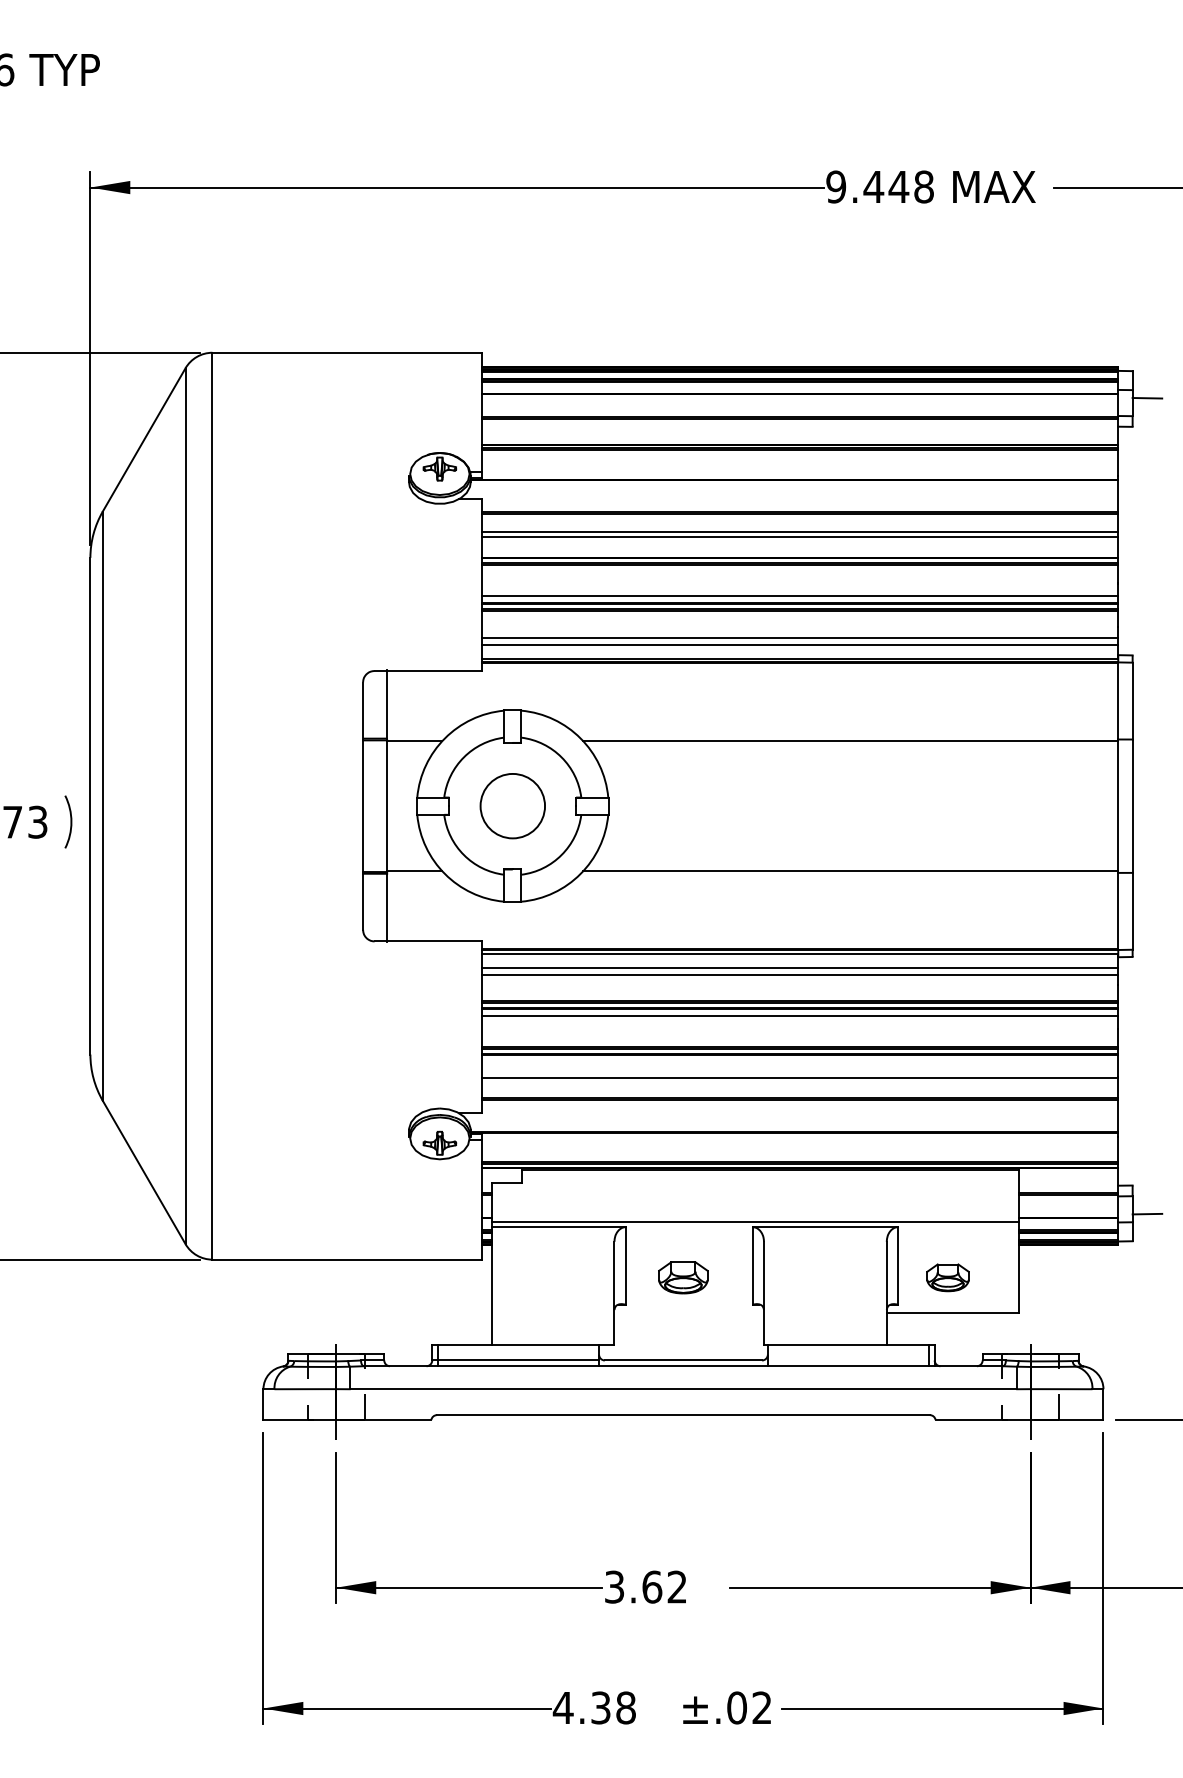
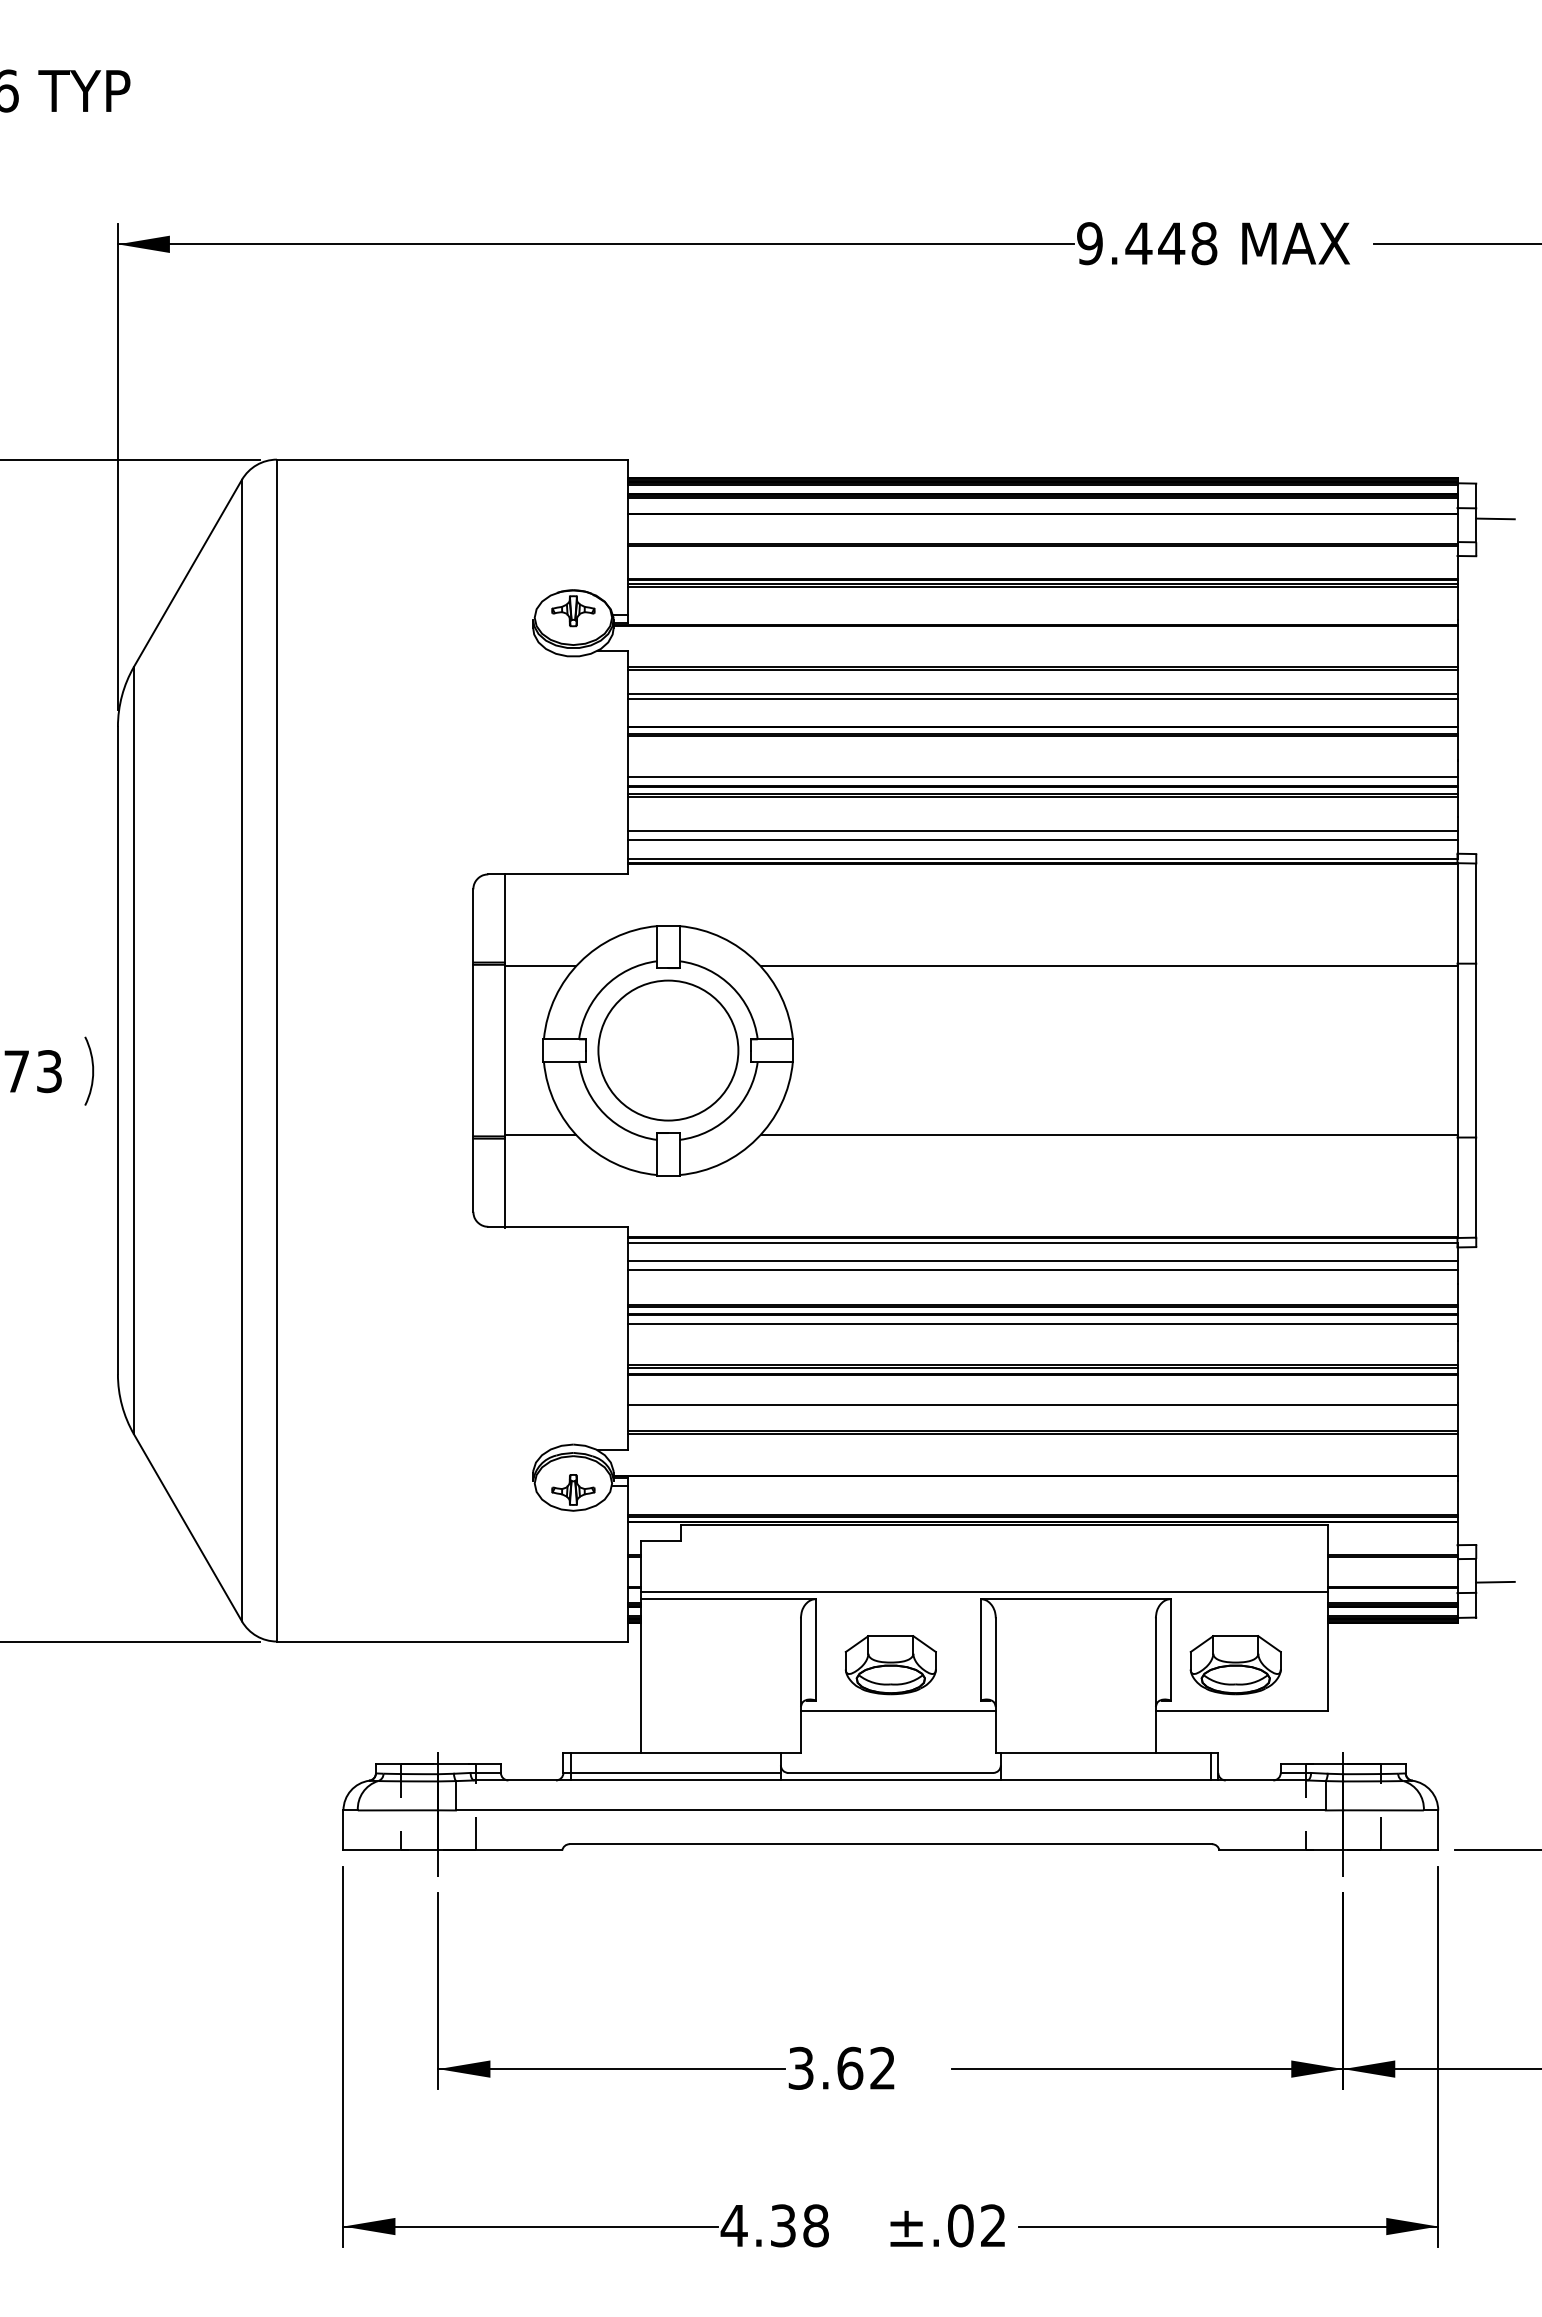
circle: (512, 806) -> (668, 1050), size x1.67
part: (683, 1278) -> (890, 1665), size x1.43
part: (947, 1278) -> (1235, 1665), size x1.67
line: (688, 1312) -> (897, 1710), added

